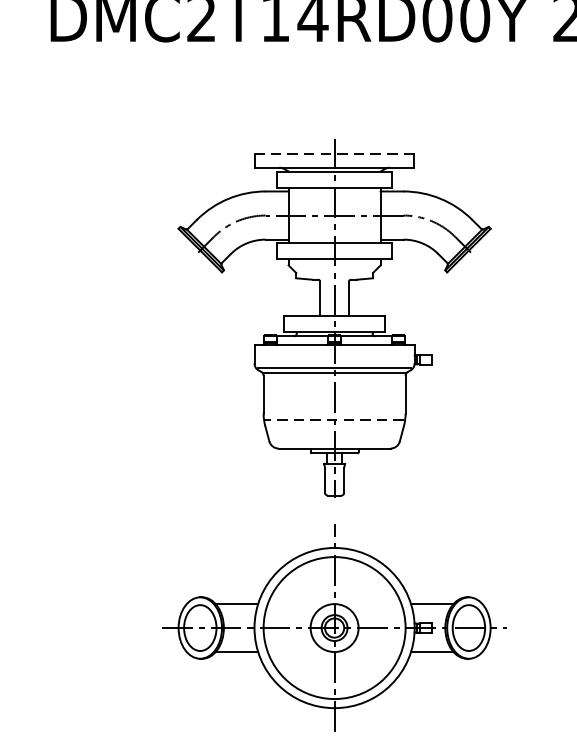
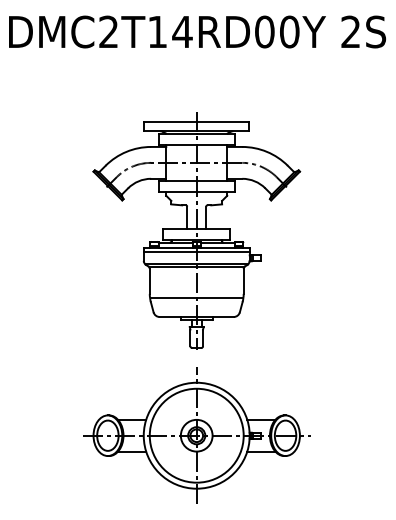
line: (334, 154) -> (196, 122), dashed -> solid
line: (334, 351) -> (196, 252), added
line: (334, 420) -> (196, 298), dashed -> solid

